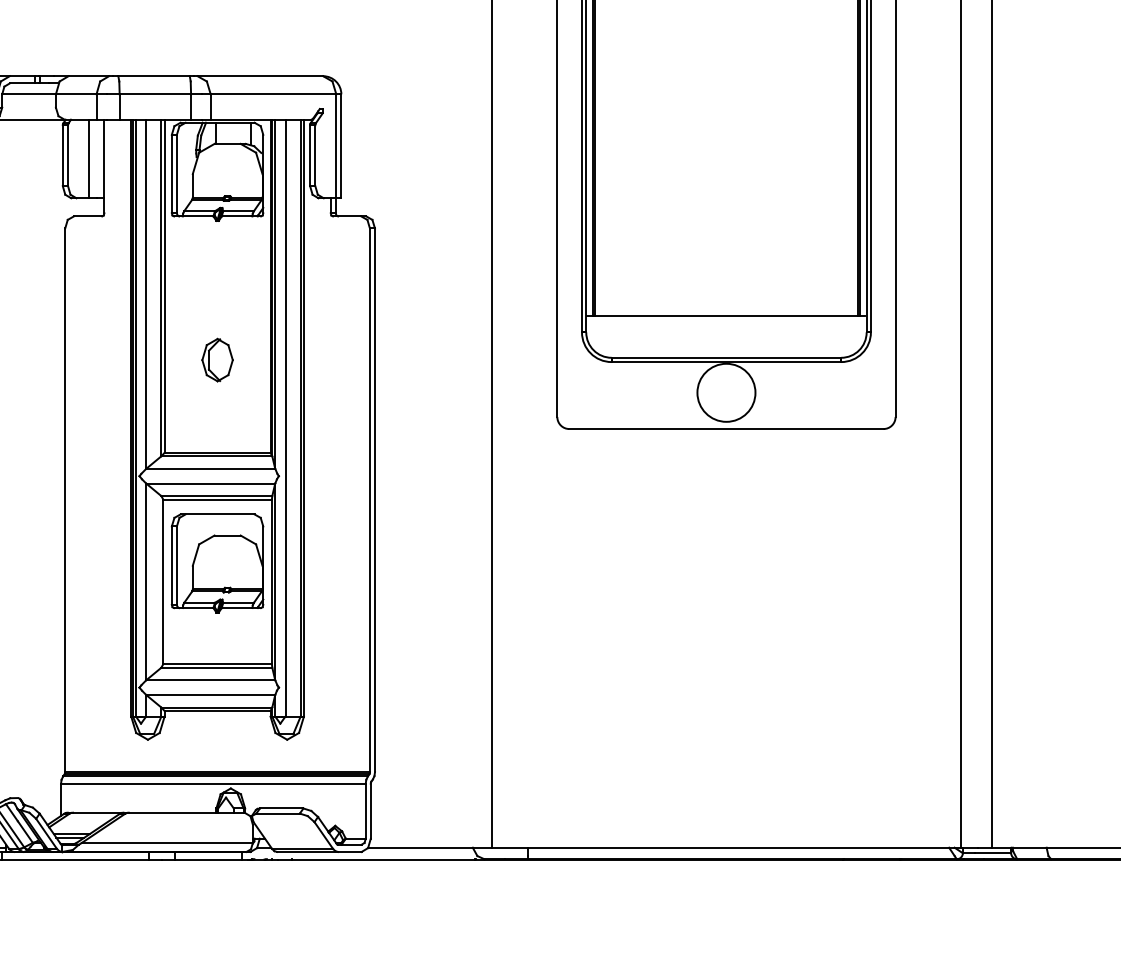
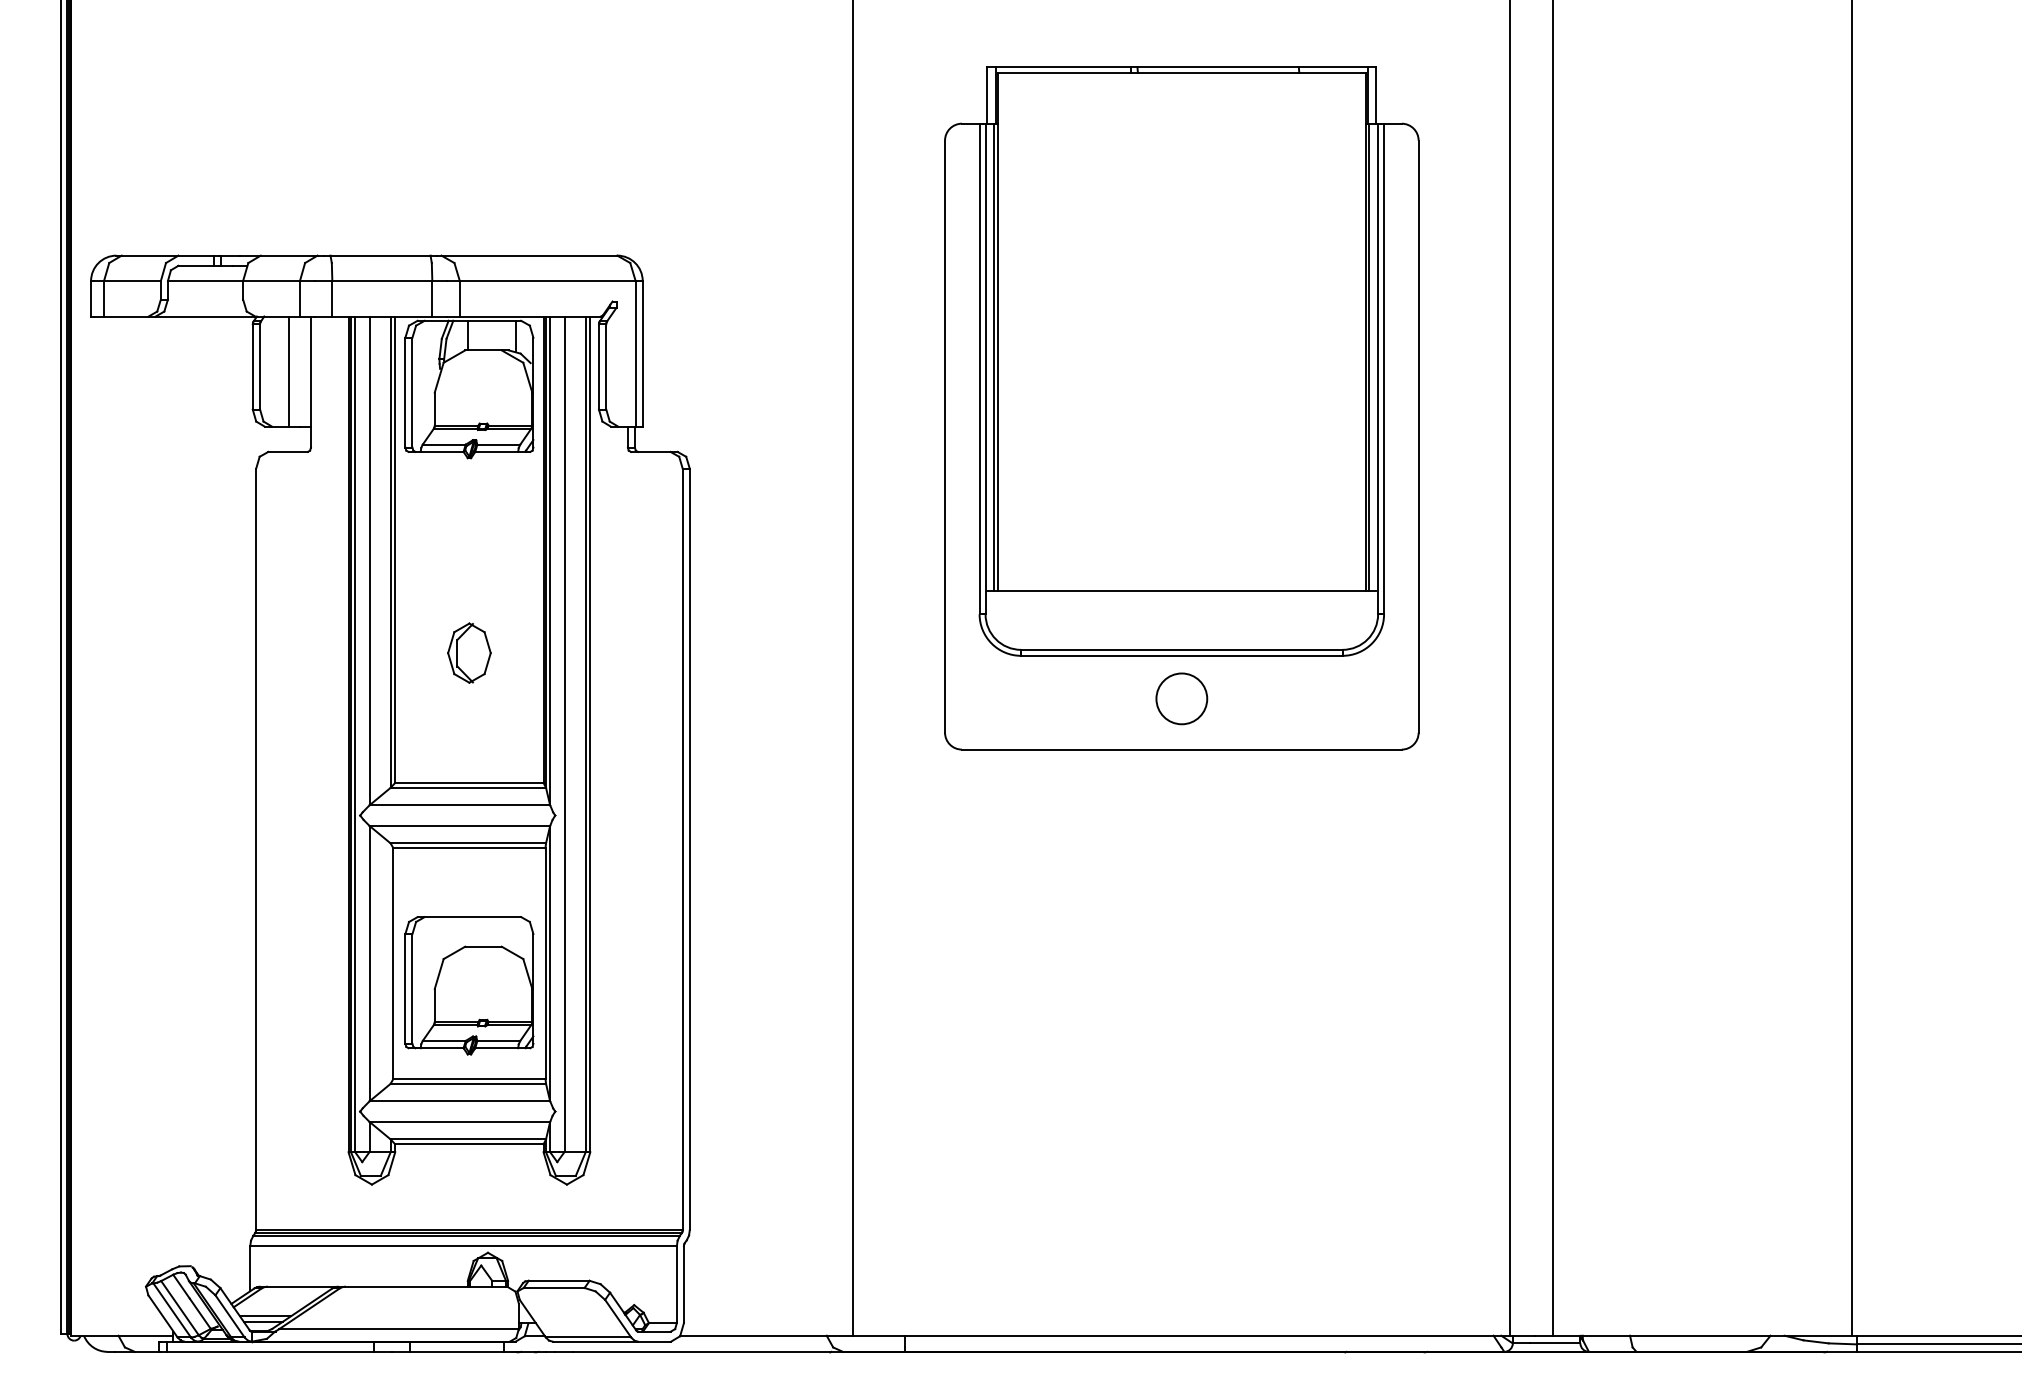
circle: (726, 392) -> (1181, 698), size x0.62
part: (217, 563) -> (469, 985), moved

